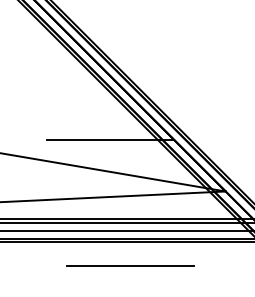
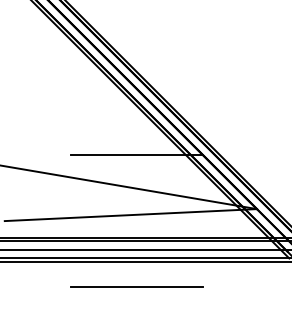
line: (130, 265) -> (136, 286), moved

